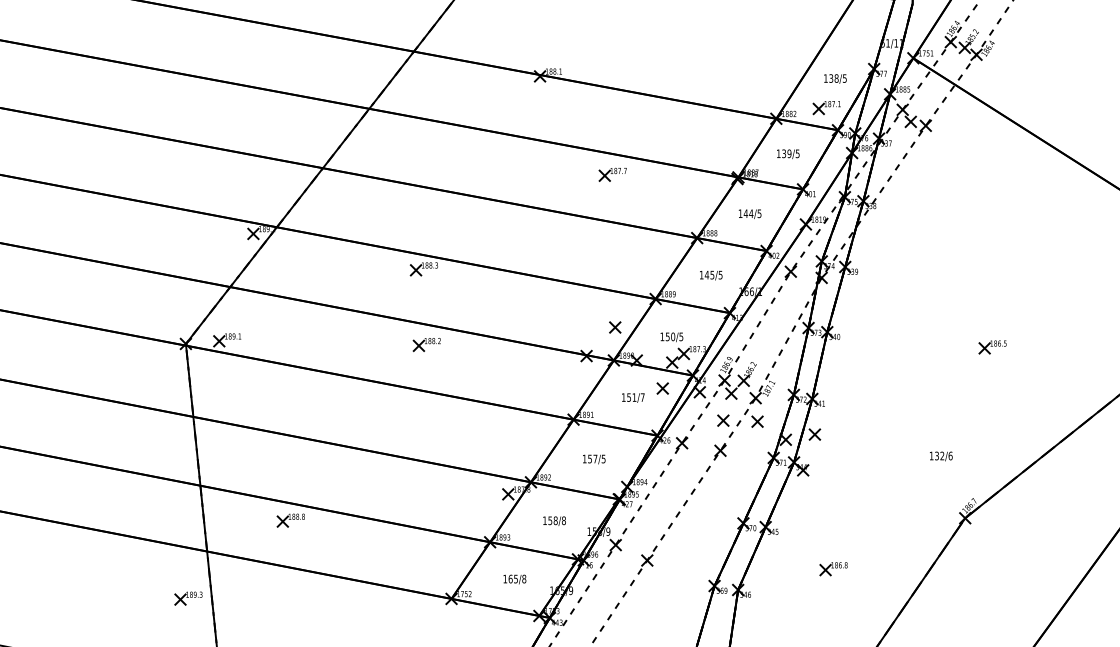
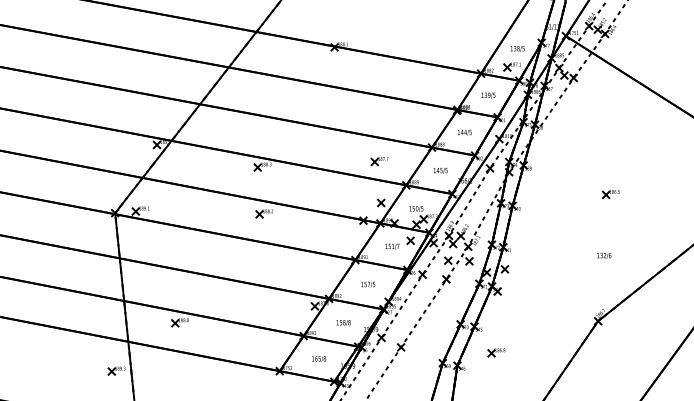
part: (612, 175) -> (379, 161), moved
part: (991, 347) -> (610, 194), moved
text: (941, 455) -> (604, 255), moved
part: (833, 568) -> (496, 352), moved

